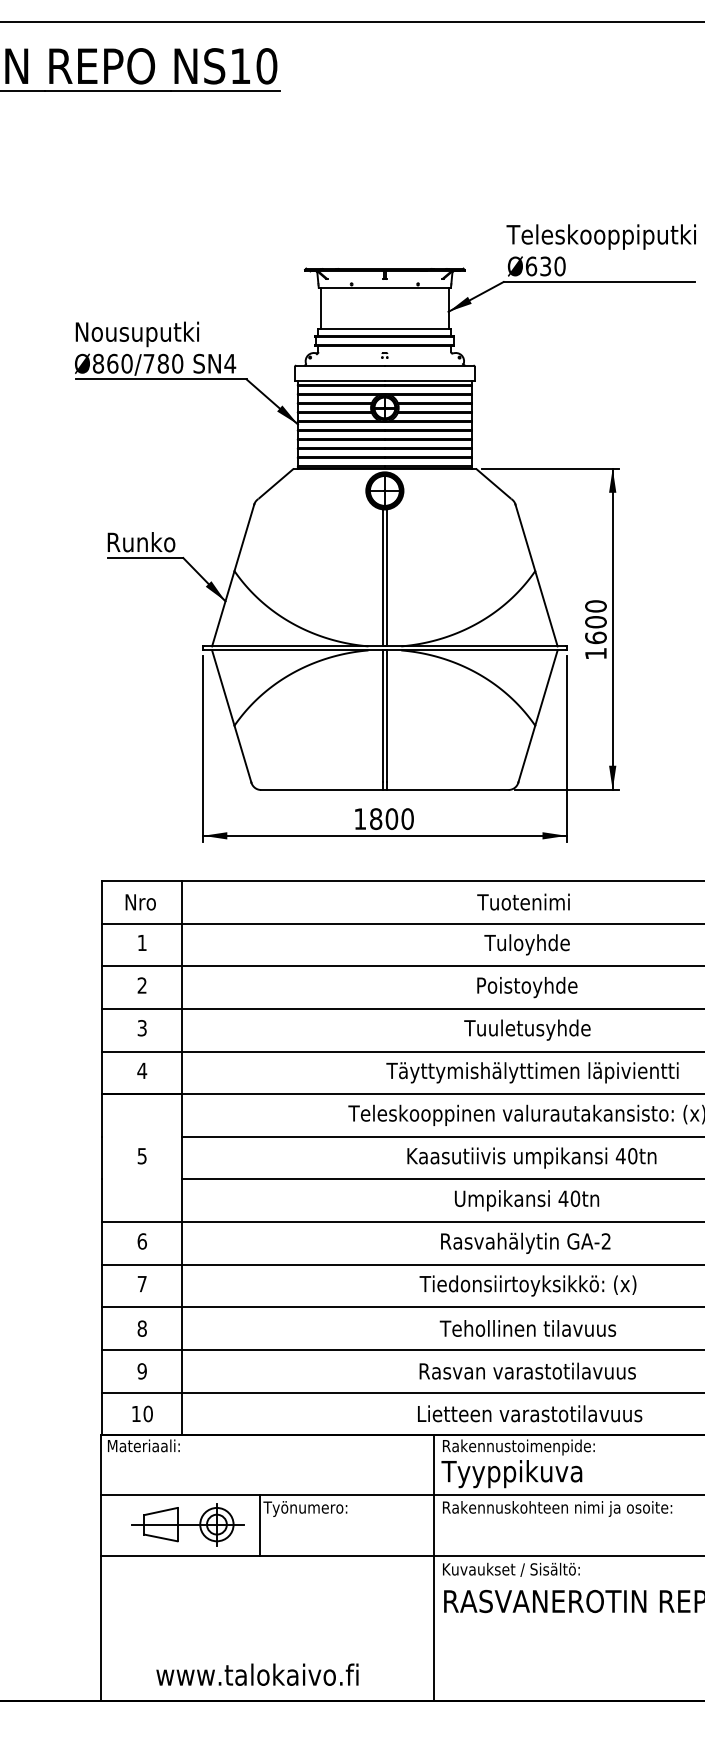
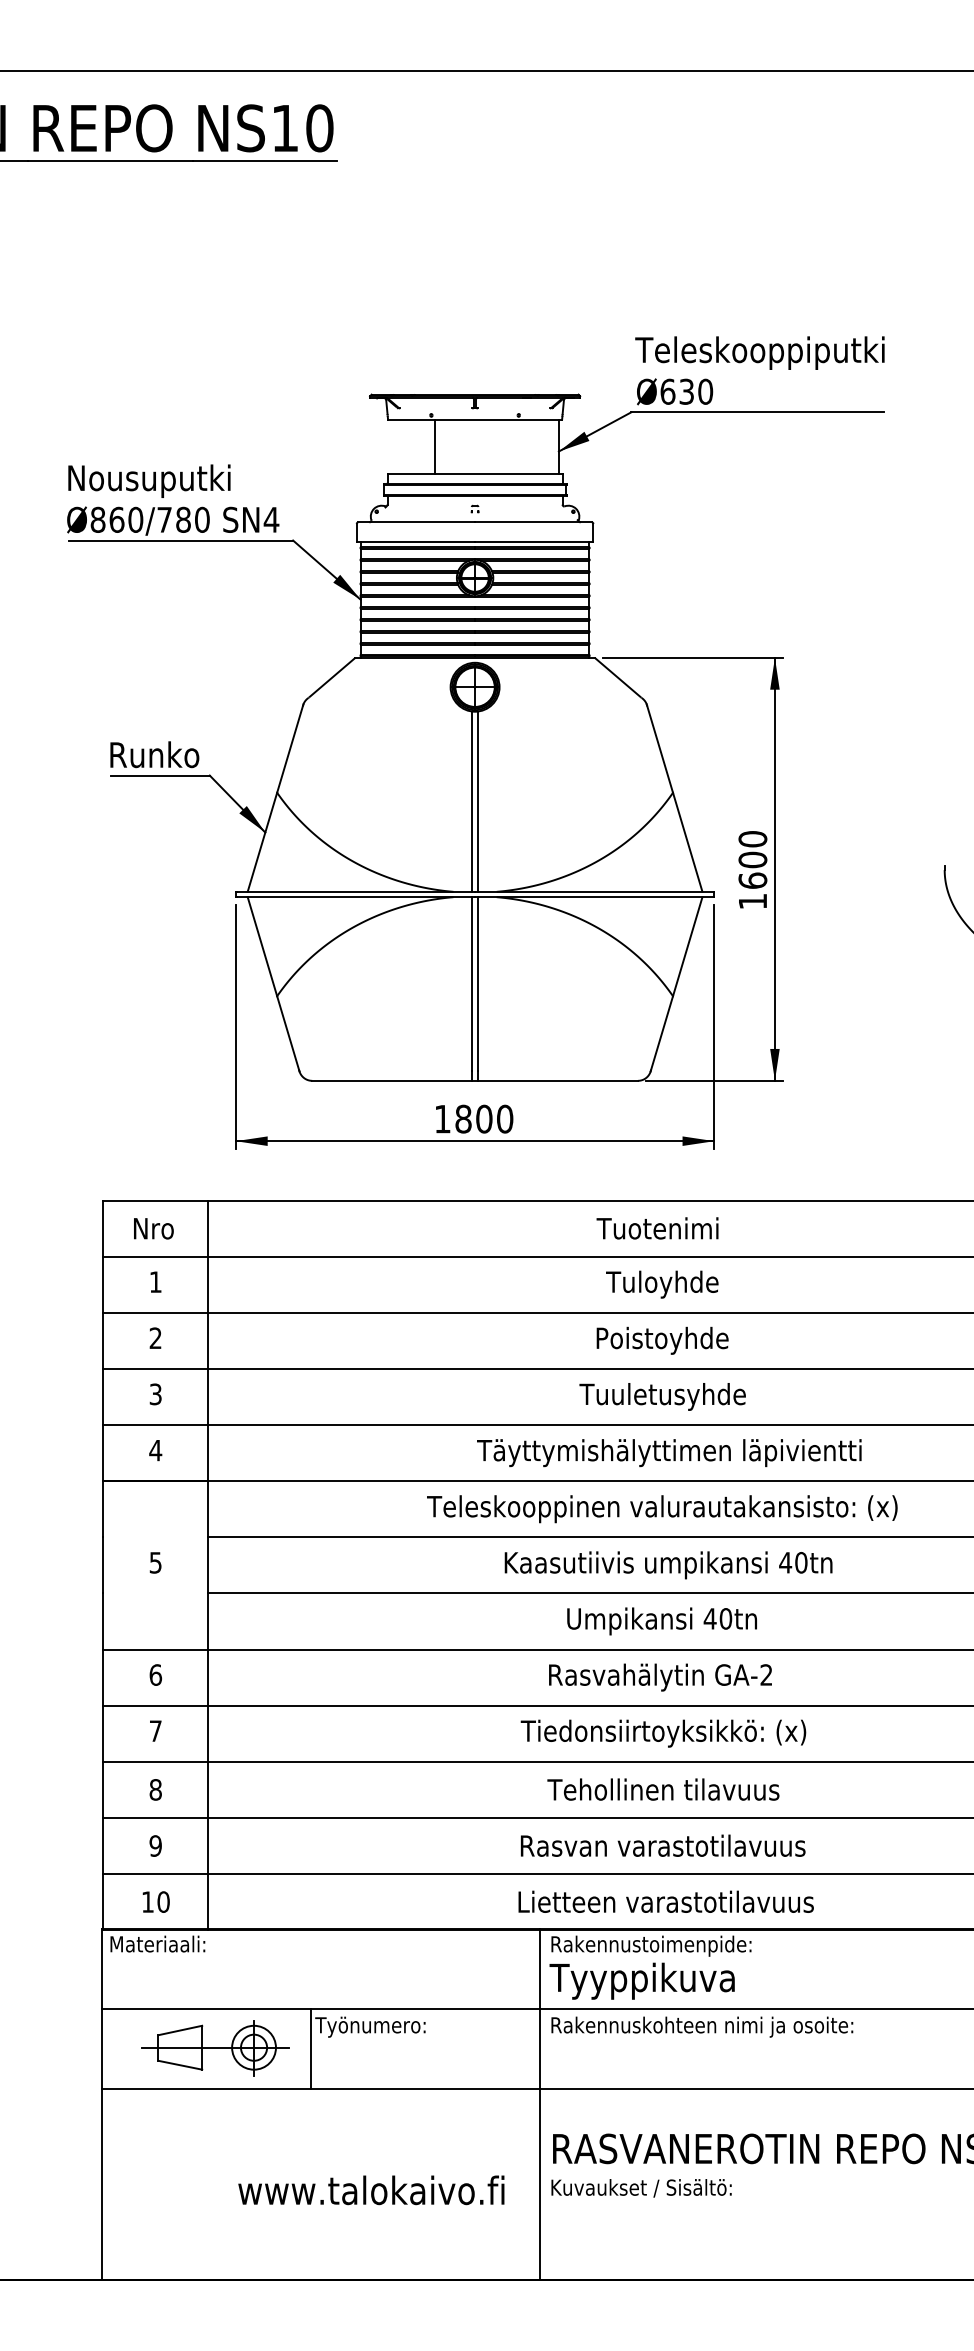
line: (321, 308) -> (435, 446), moved
text: (511, 1570) -> (641, 2188), moved
text: (257, 1674) -> (371, 2190), moved

